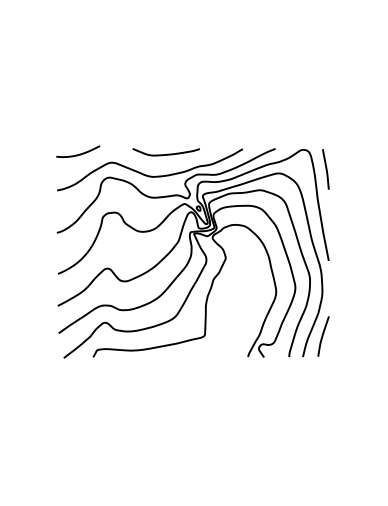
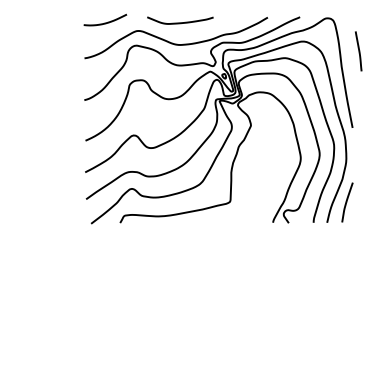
curve: (165, 154) -> (179, 22), moved
line: (325, 169) -> (358, 51), moved

